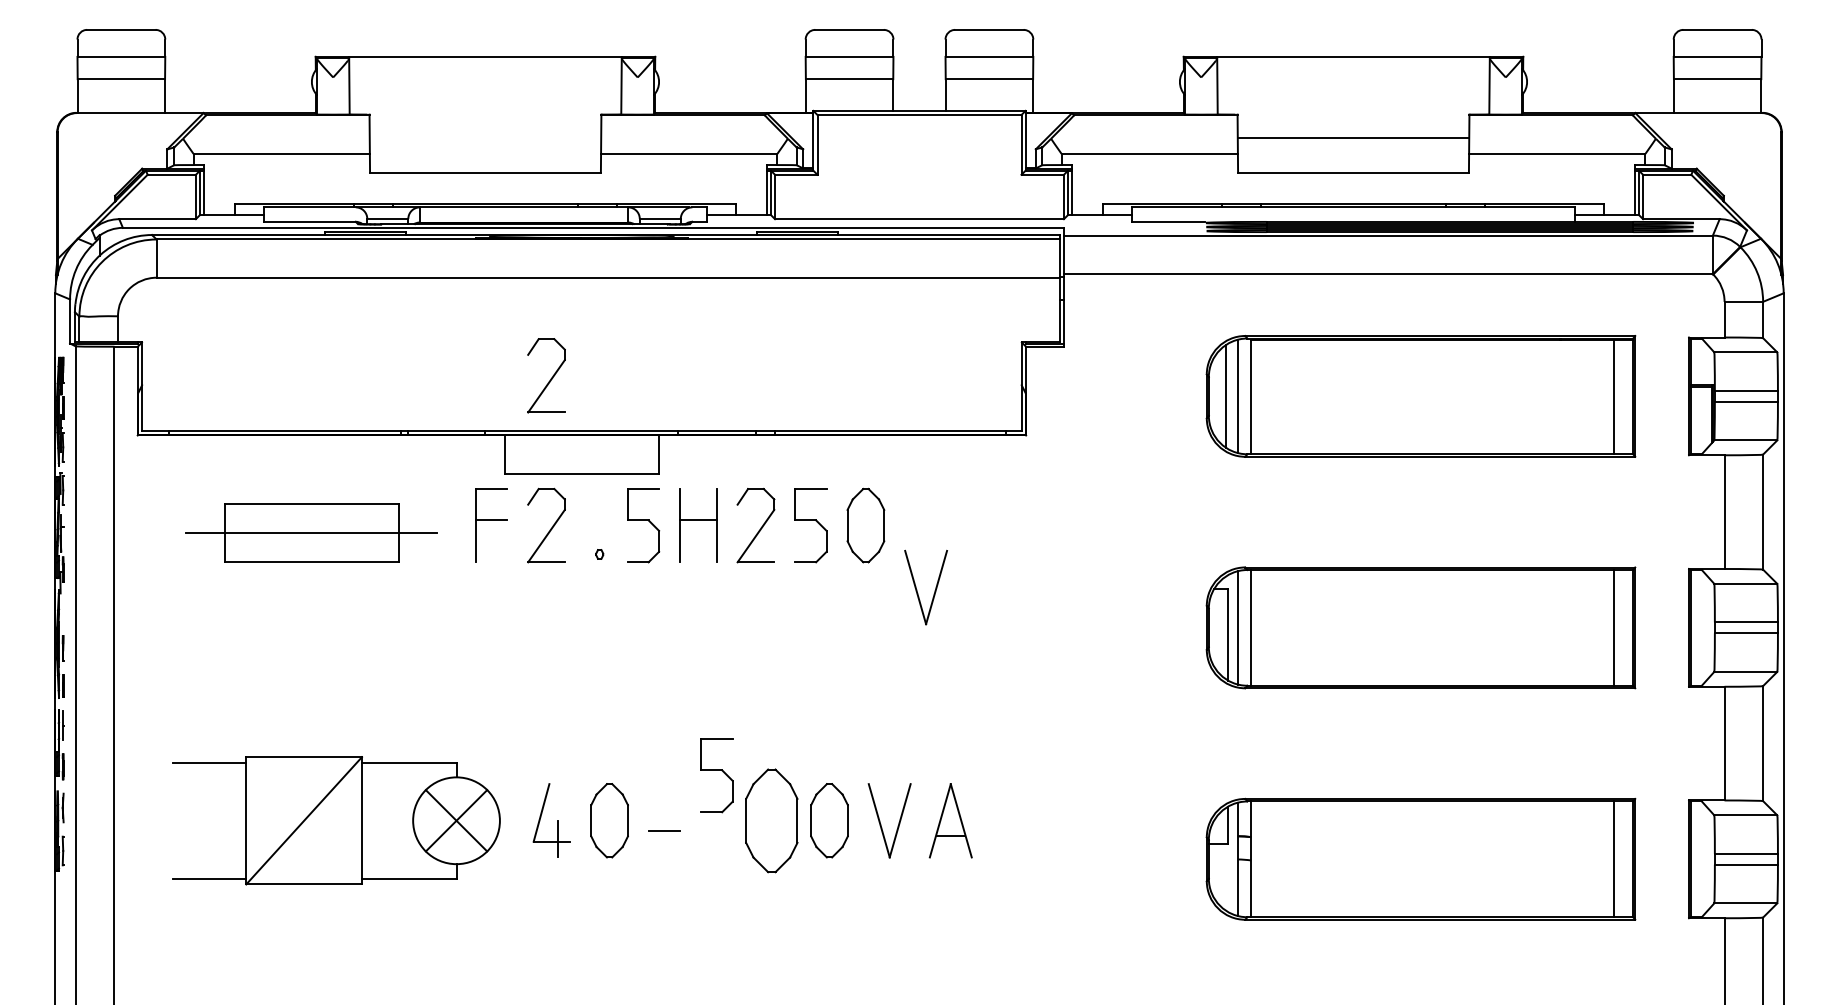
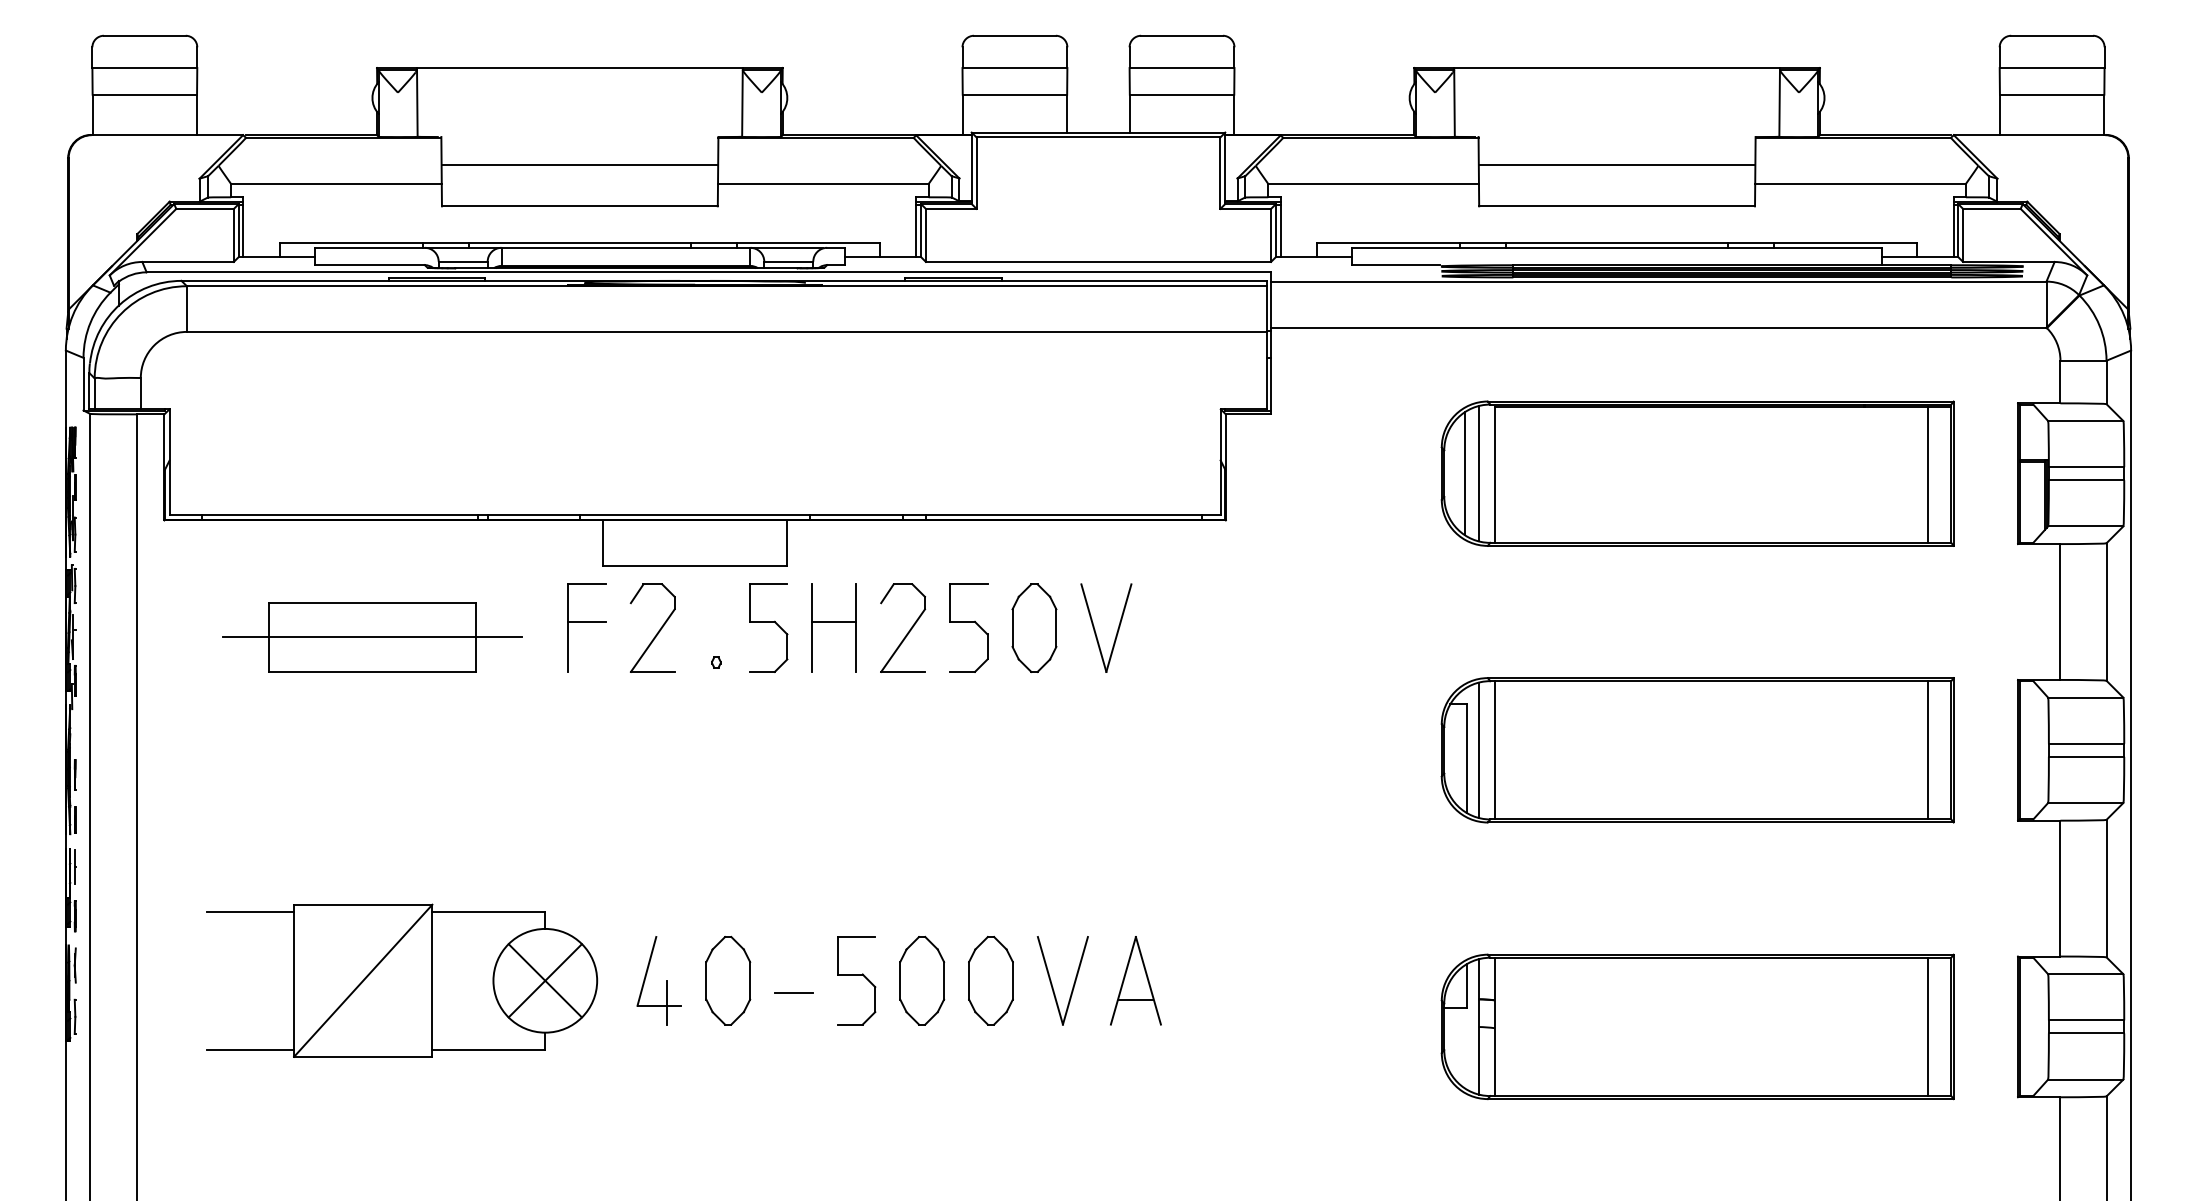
line: (485, 137) -> (579, 164), added
part: (551, 377) -> (658, 451), removed
part: (935, 587) -> (1117, 628), moved
part: (716, 775) -> (856, 980), moved
part: (772, 820) -> (922, 980), size x0.71

